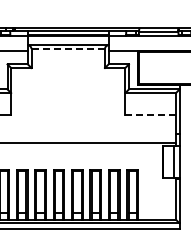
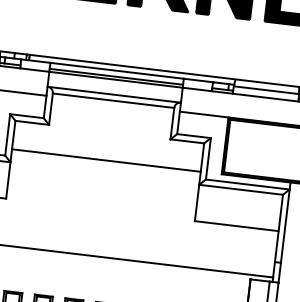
line: (68, 49) -> (113, 101), dashed -> solid
line: (68, 85) -> (106, 161), added
line: (151, 115) -> (238, 227), dashed -> solid

